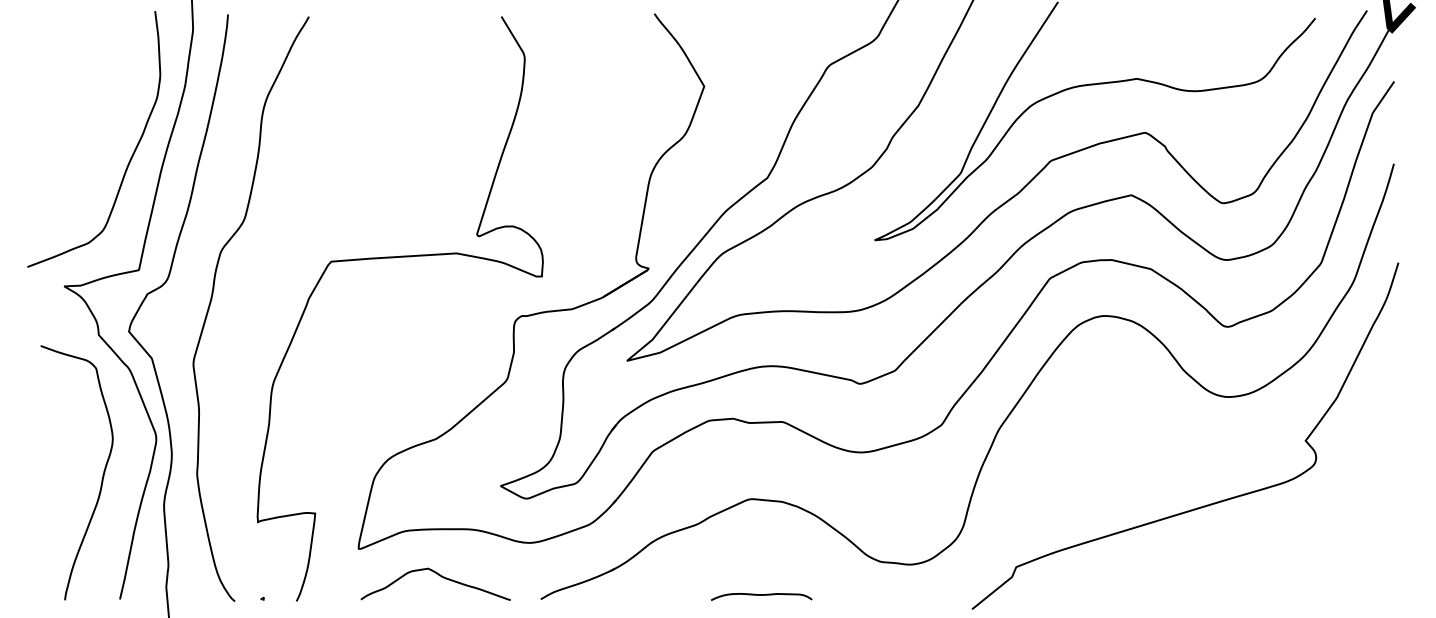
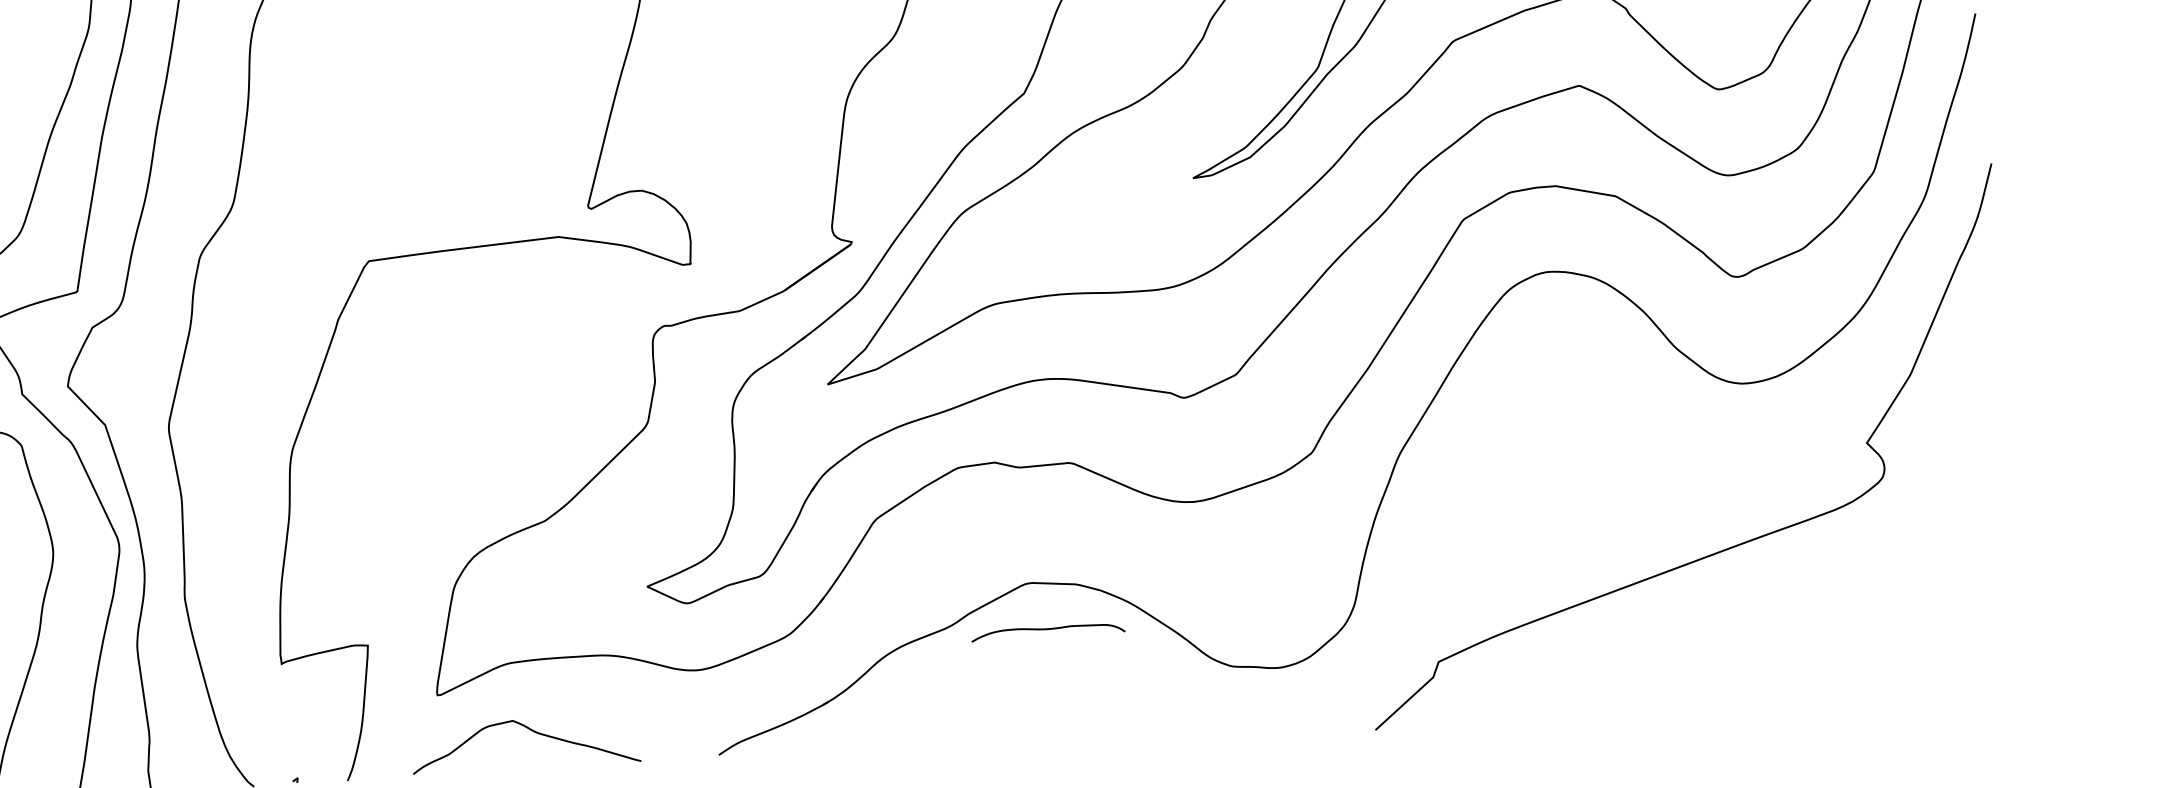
curve: (439, 576) -> (530, 731), moved
curve: (761, 595) -> (1047, 629), moved

